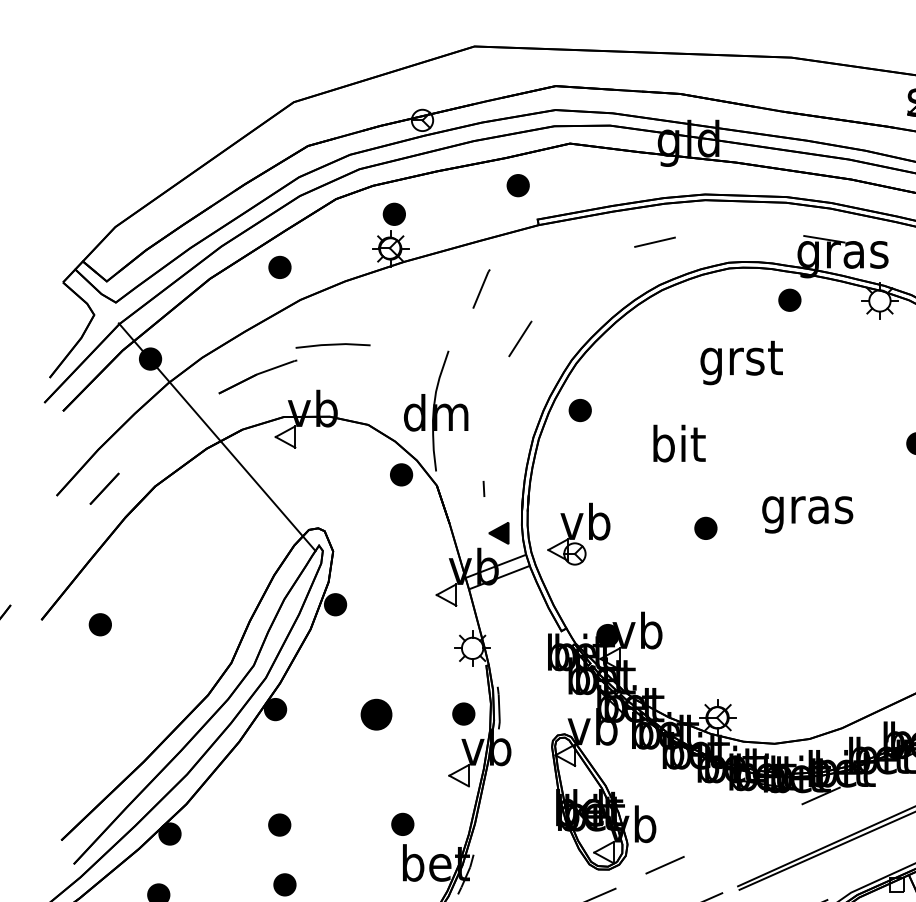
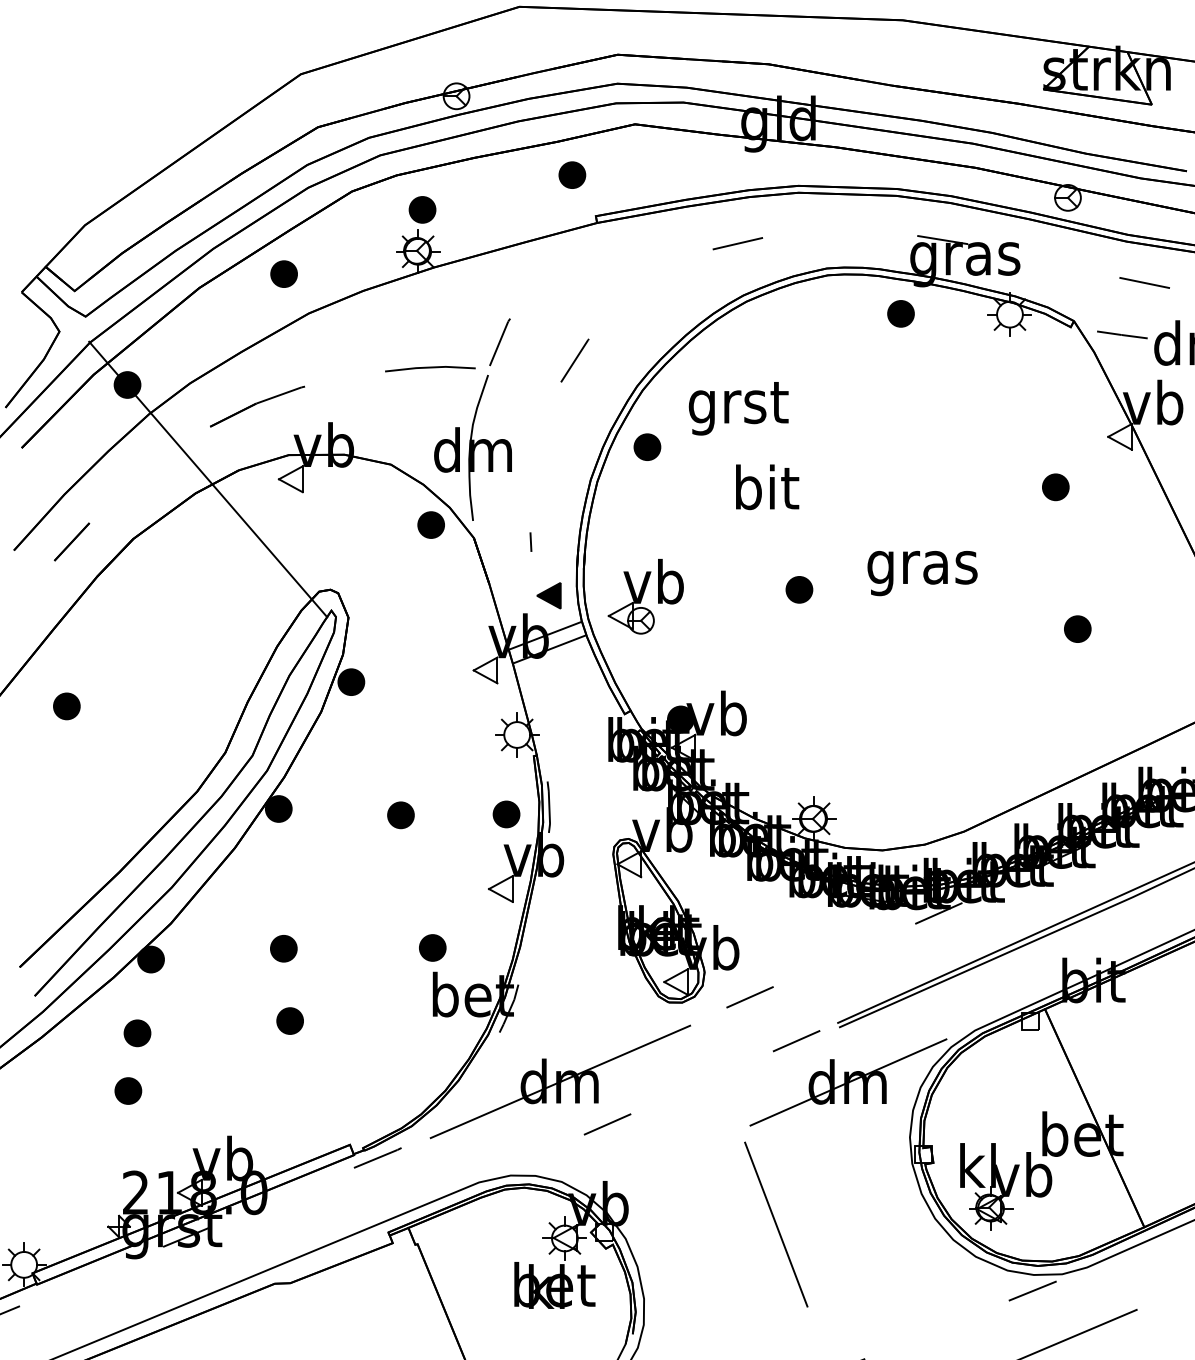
line: (481, 289) -> (499, 342), moved
line: (333, 345) -> (430, 368), moved
text: (741, 362) -> (738, 408), moved
part: (376, 714) -> (400, 815), size x0.71

